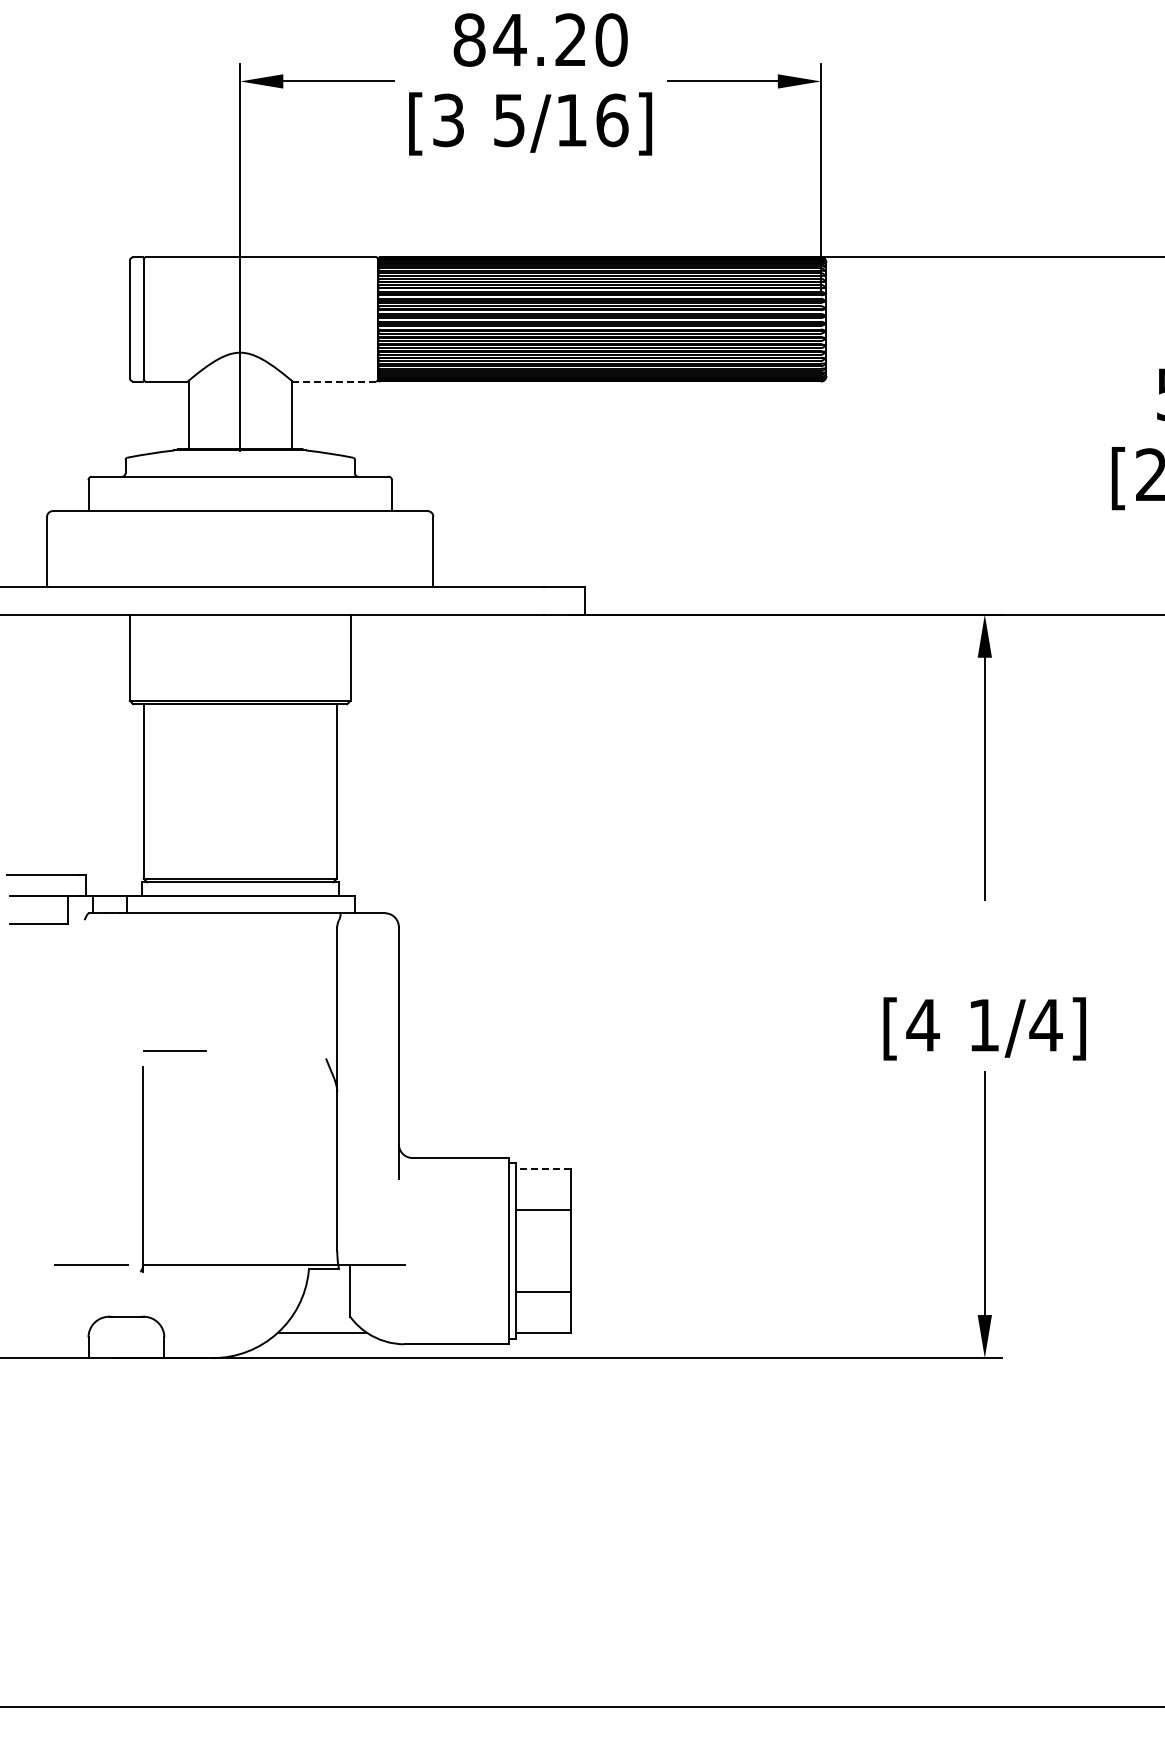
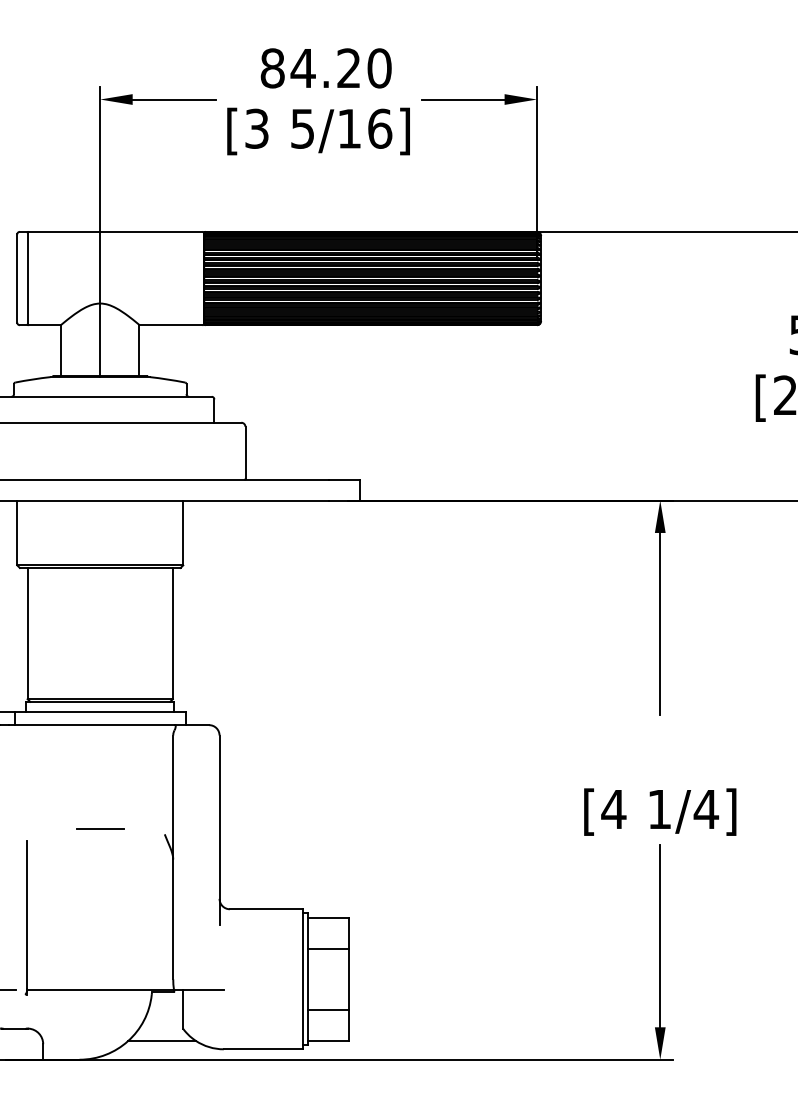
line: (334, 381) -> (171, 325), dashed -> solid
line: (174, 1050) -> (99, 828), moved
line: (542, 1169) -> (327, 917), dashed -> solid

